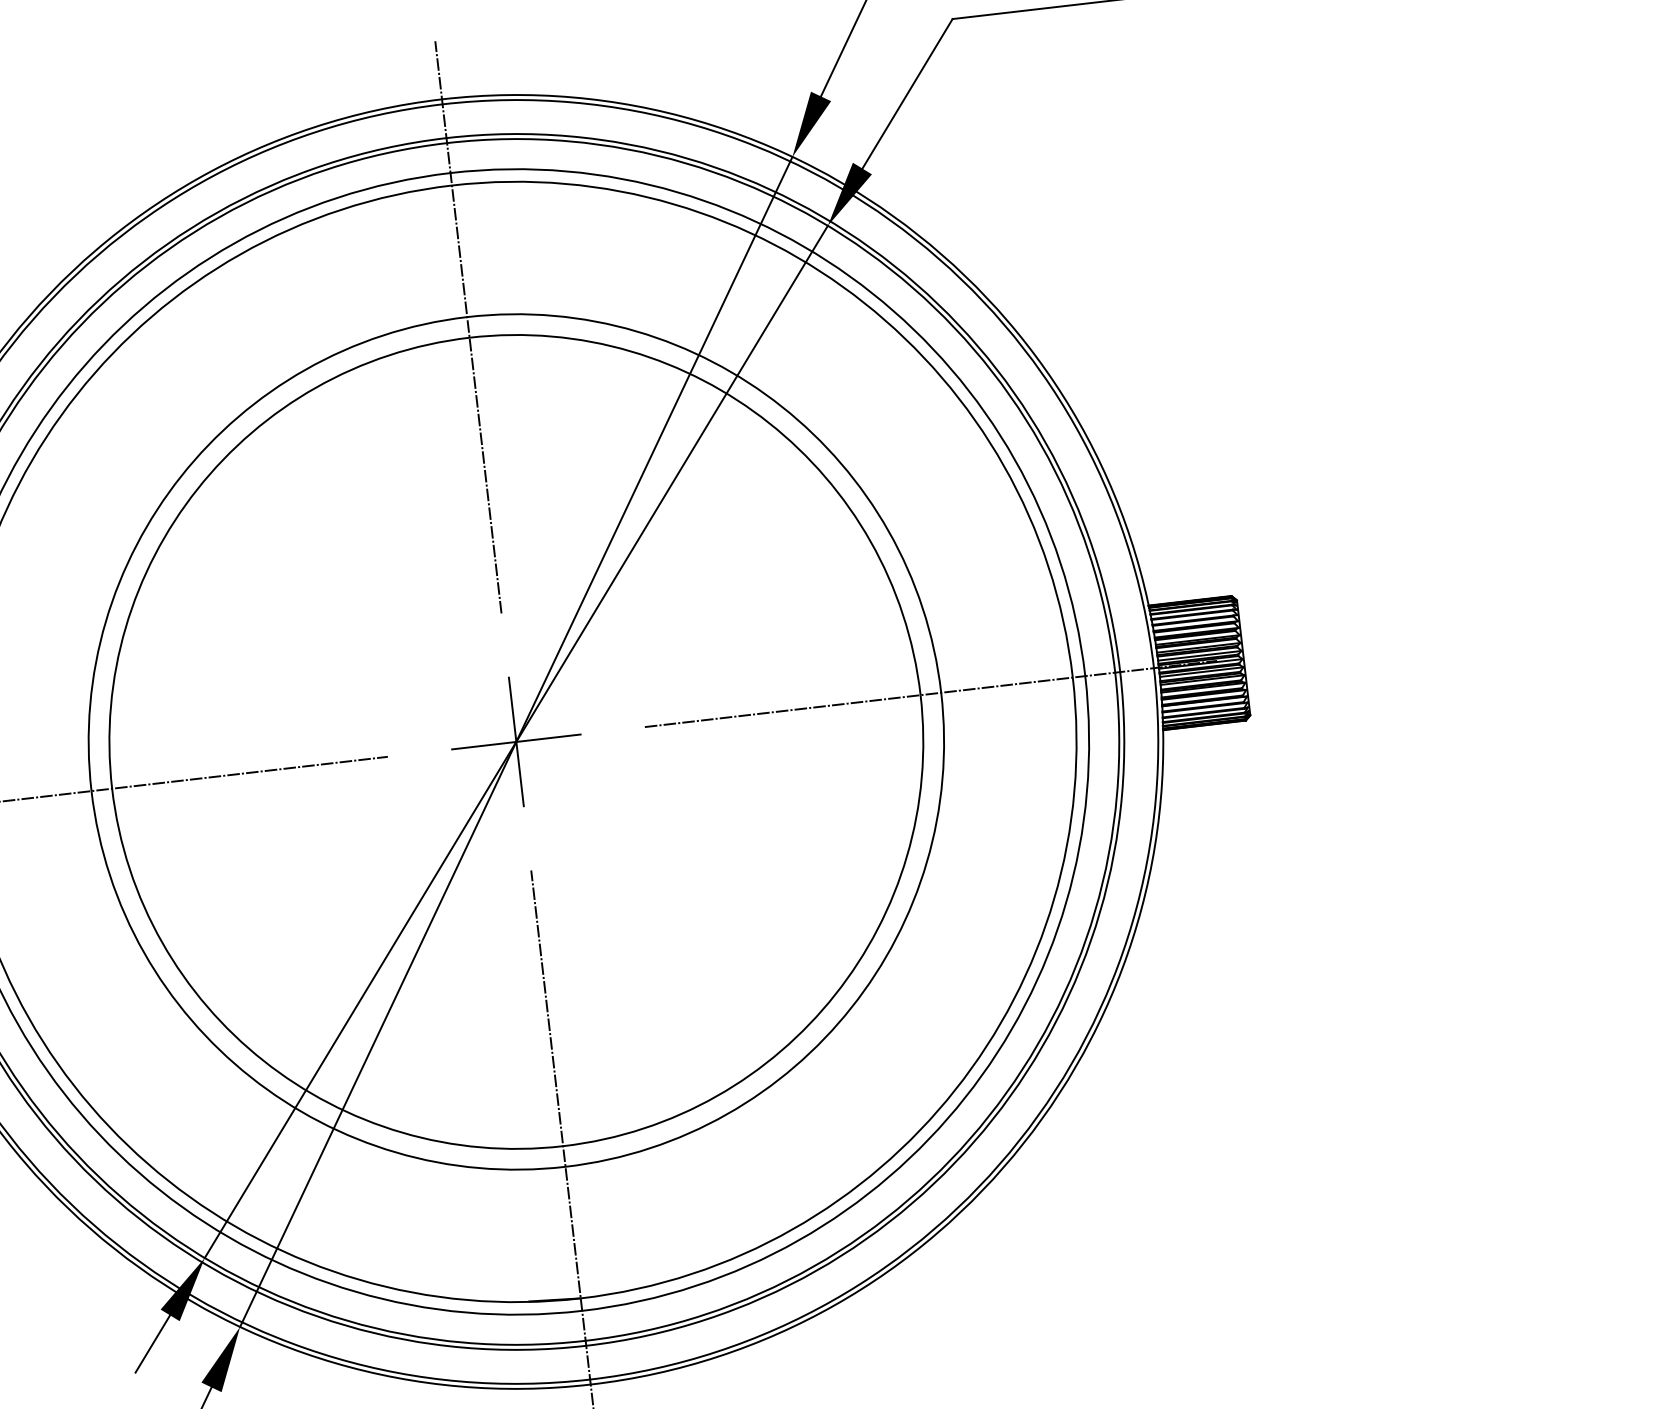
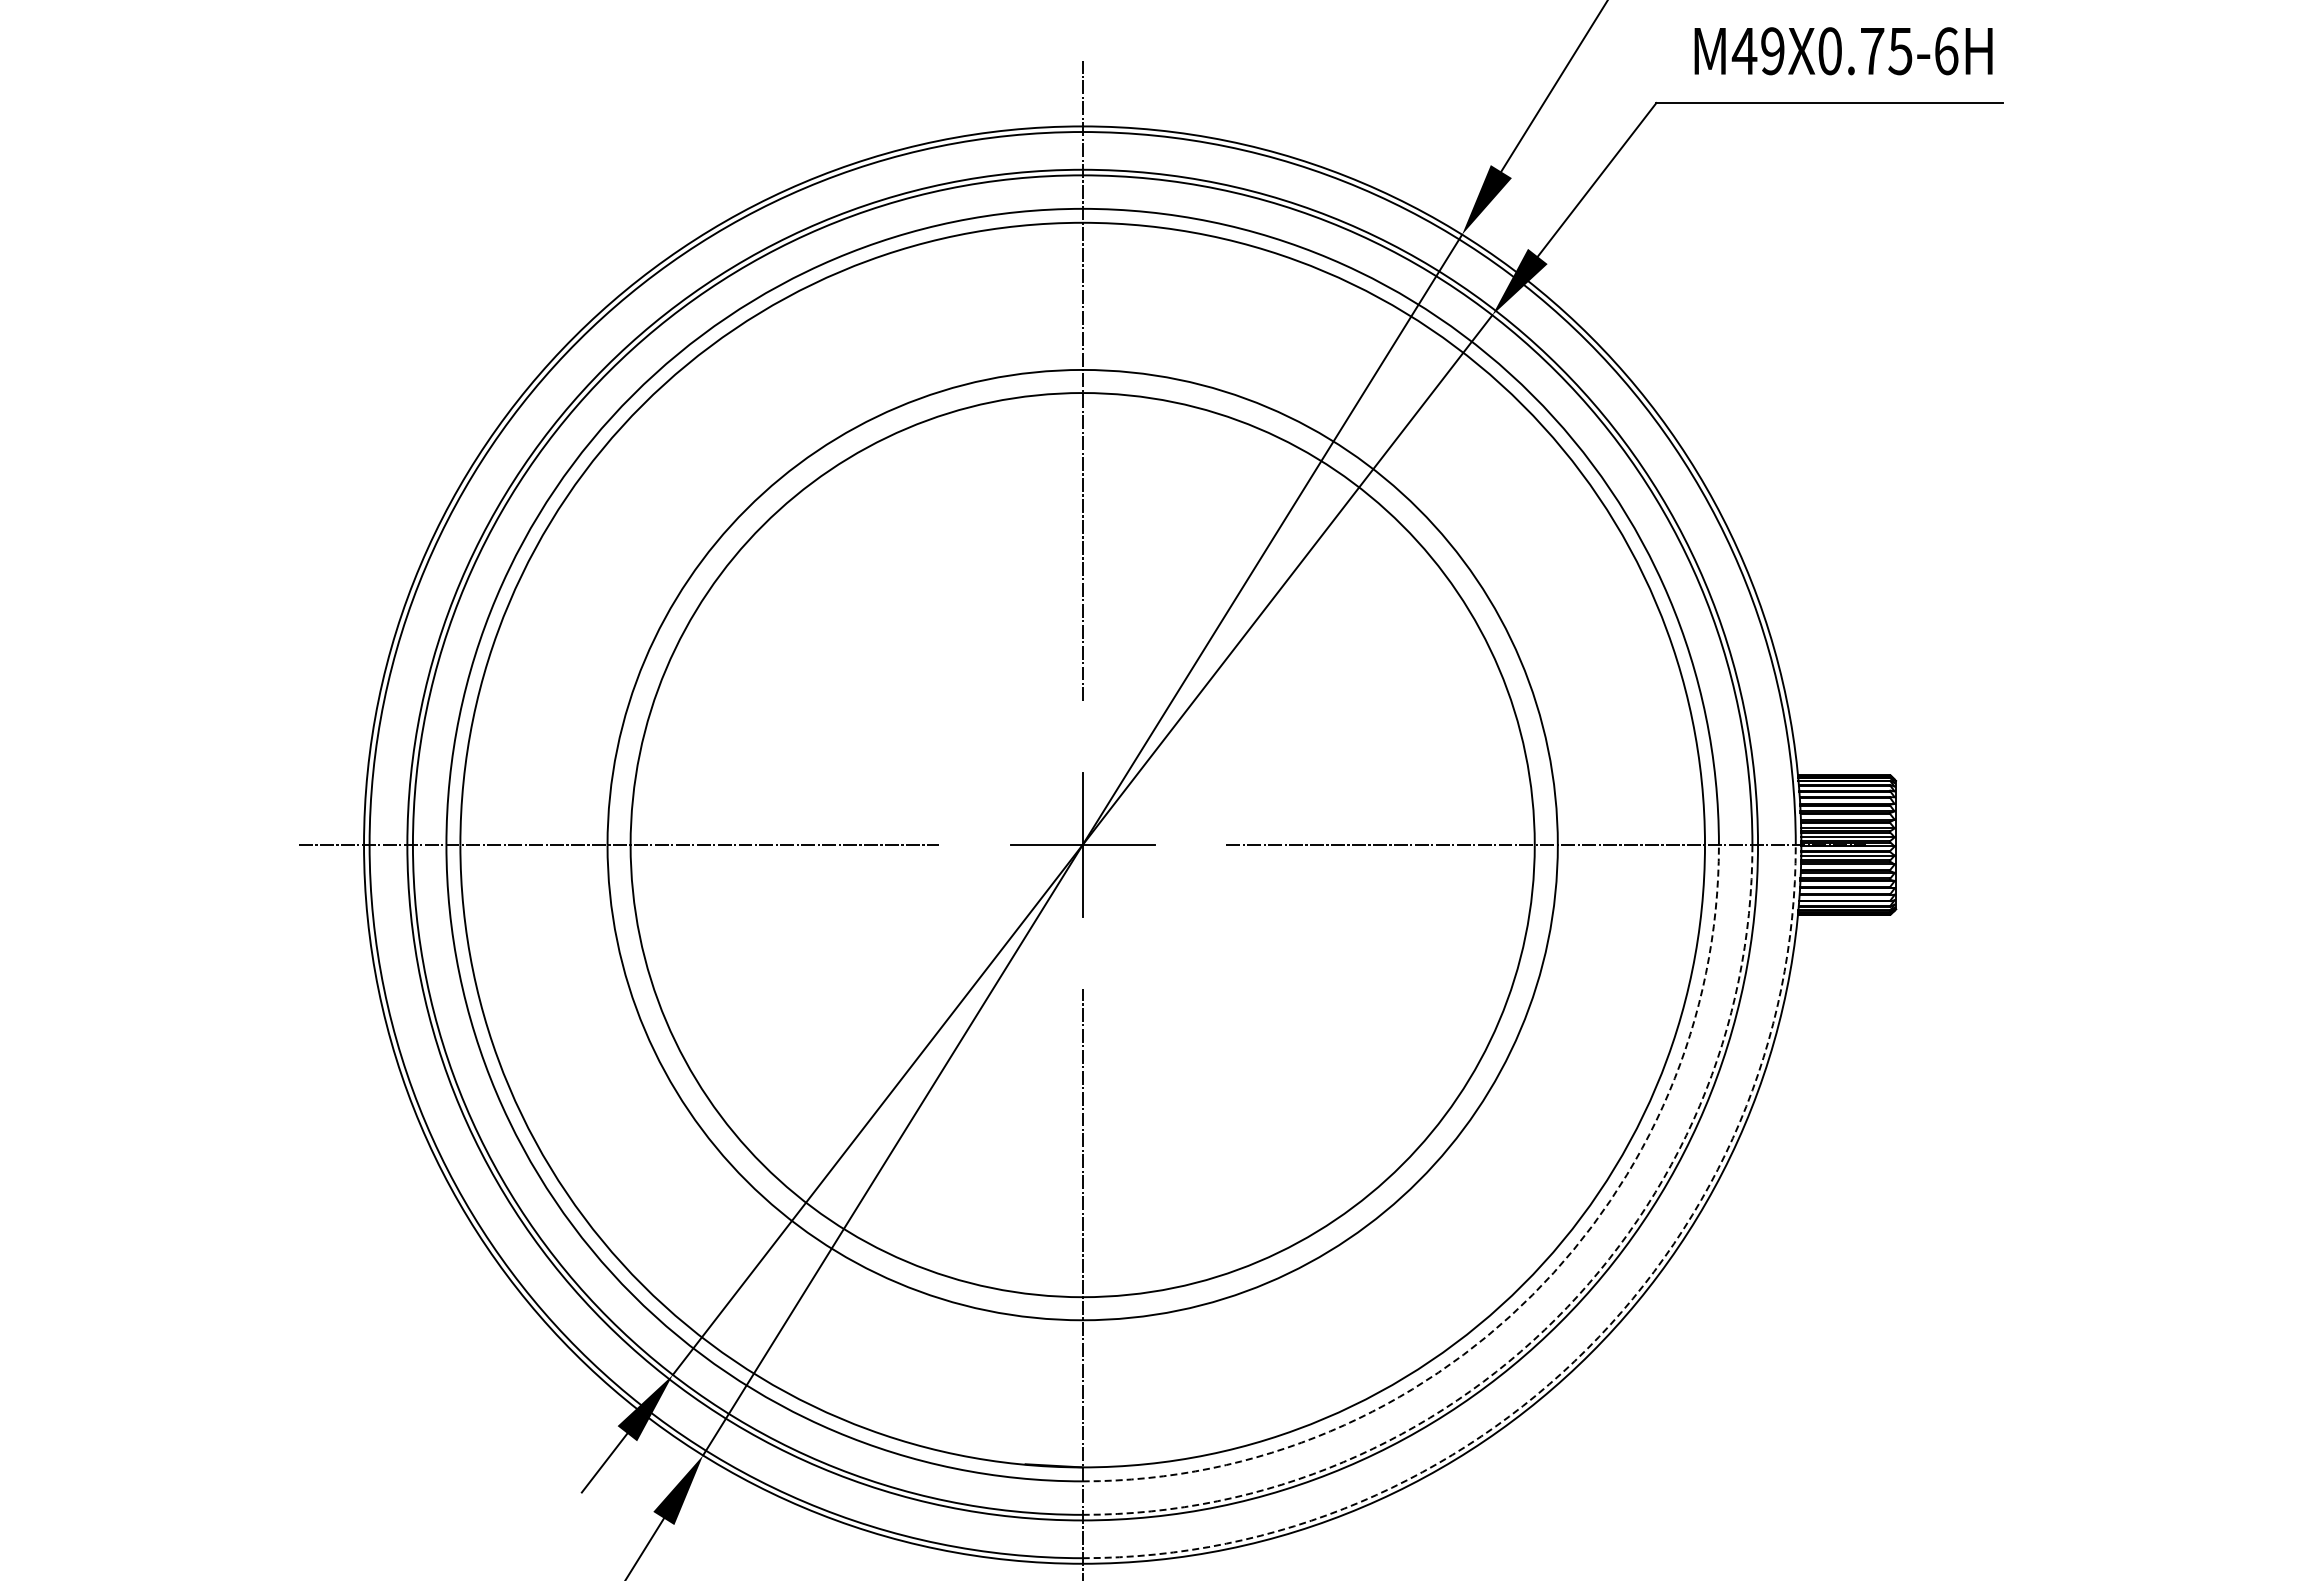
arc: (965, 1098) -> (1532, 1295), solid -> dashed
arc: (989, 1116) -> (1556, 1318), solid -> dashed
arc: (1019, 1140) -> (1586, 1349), solid -> dashed

